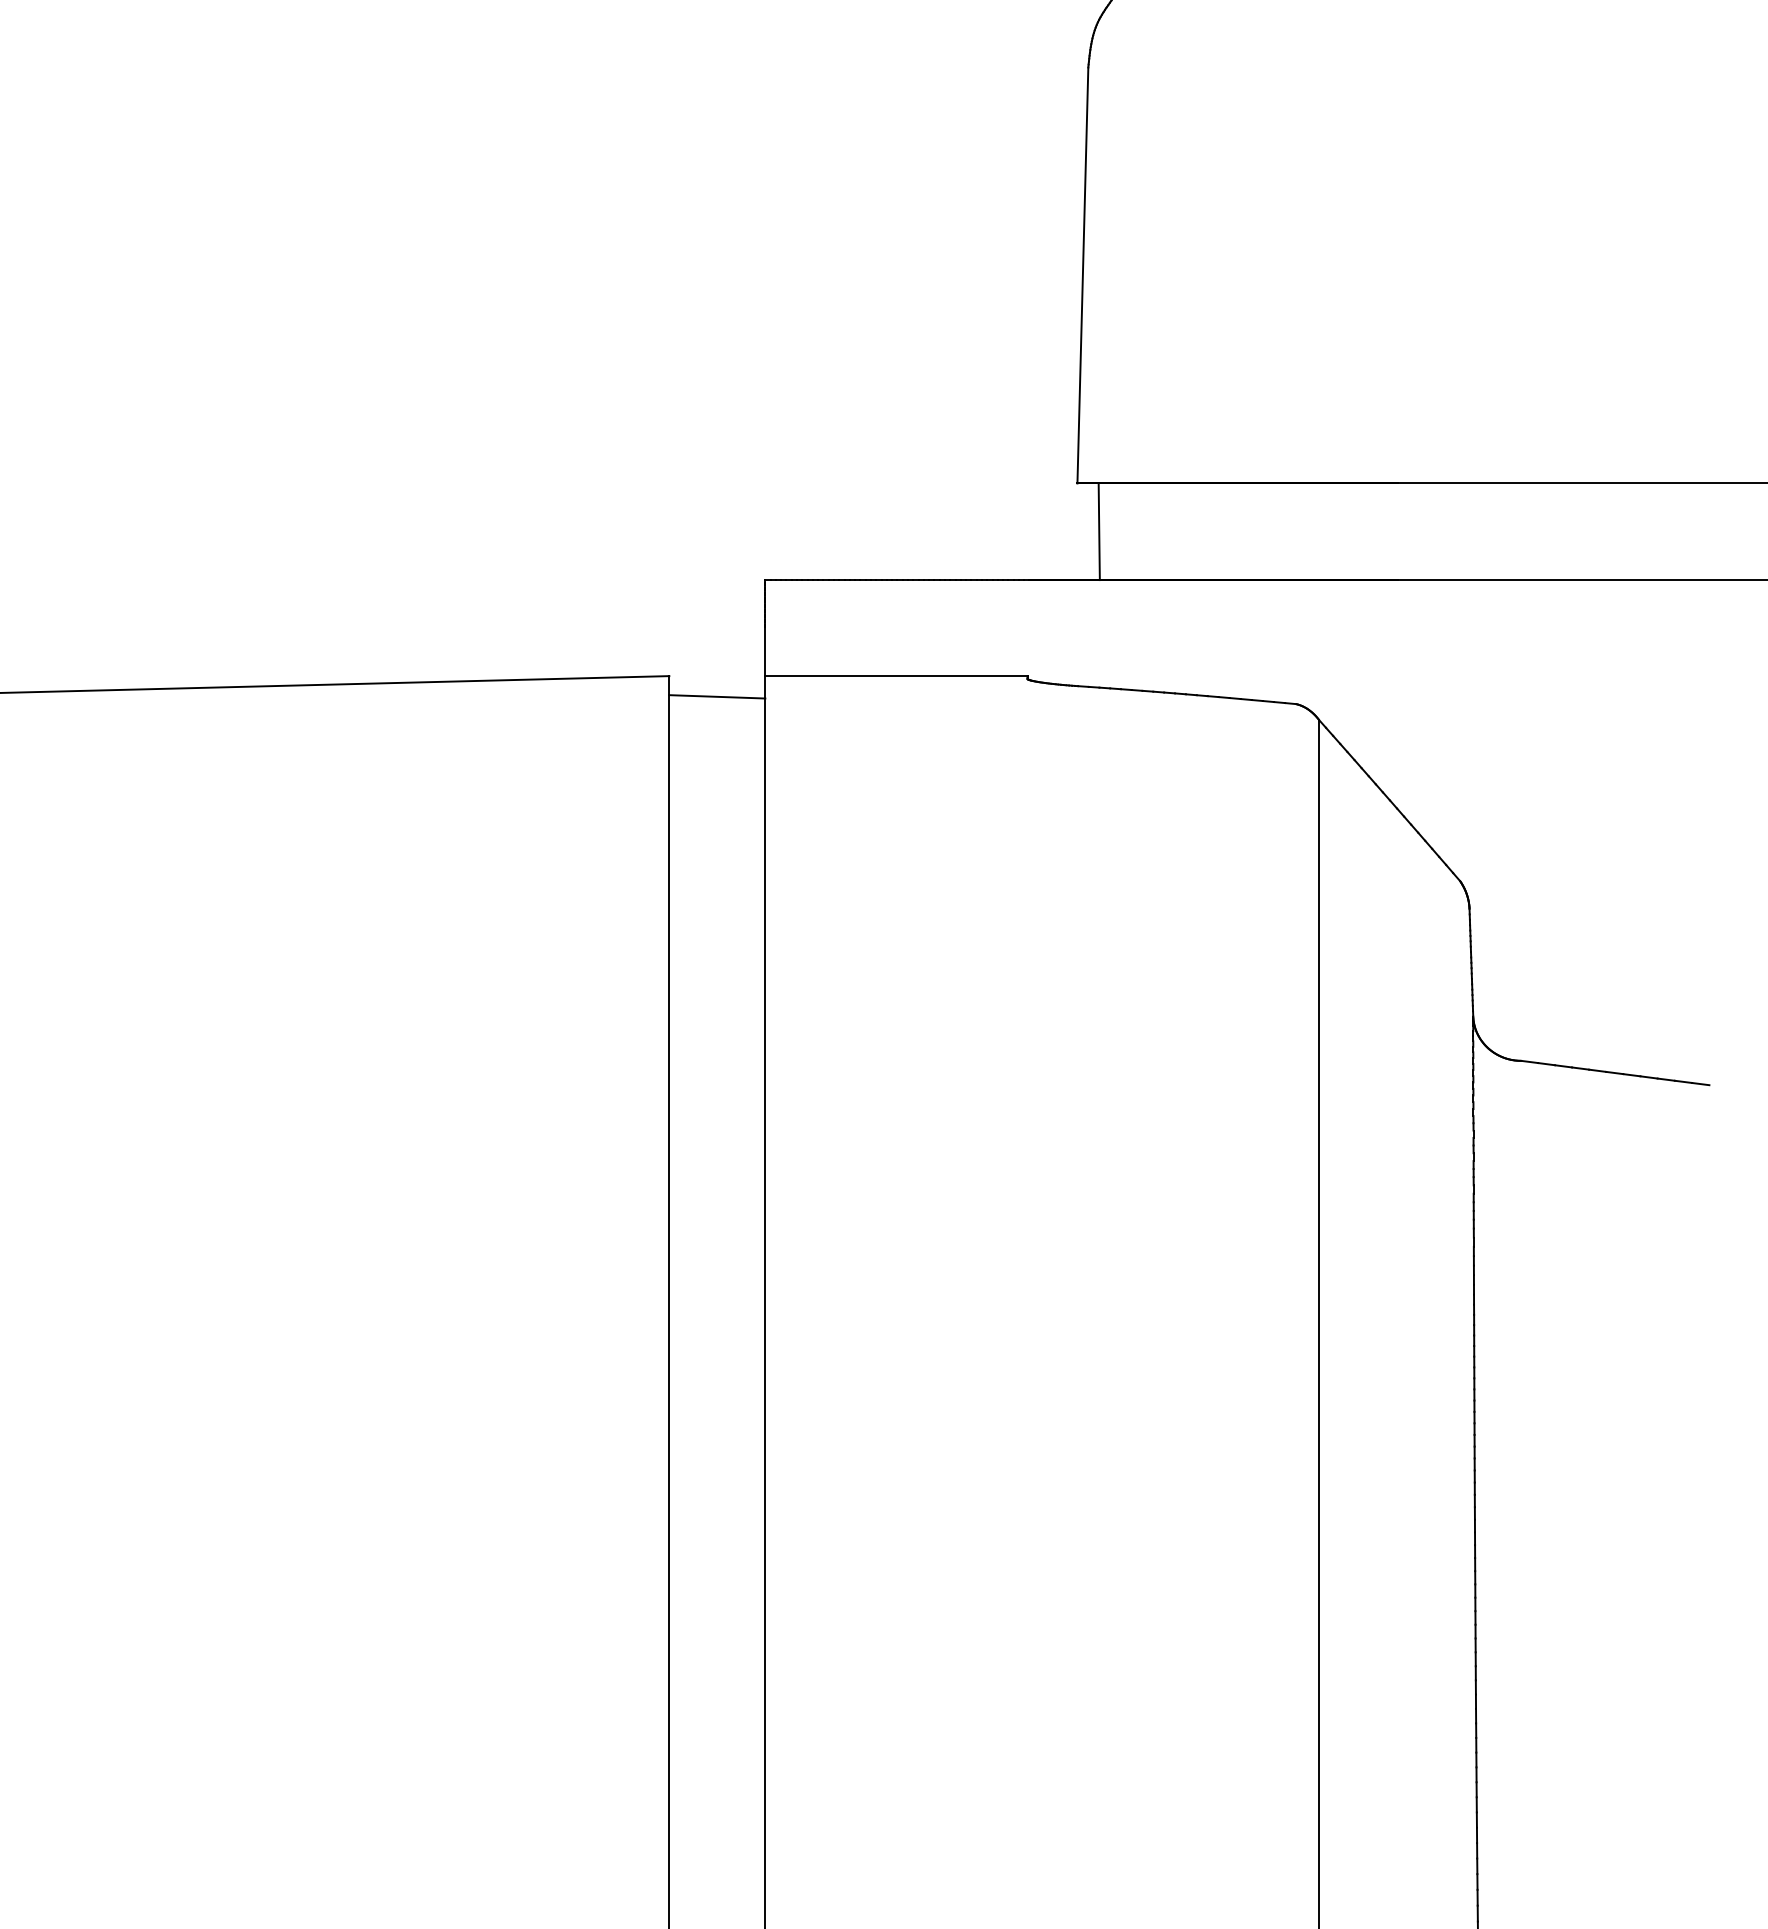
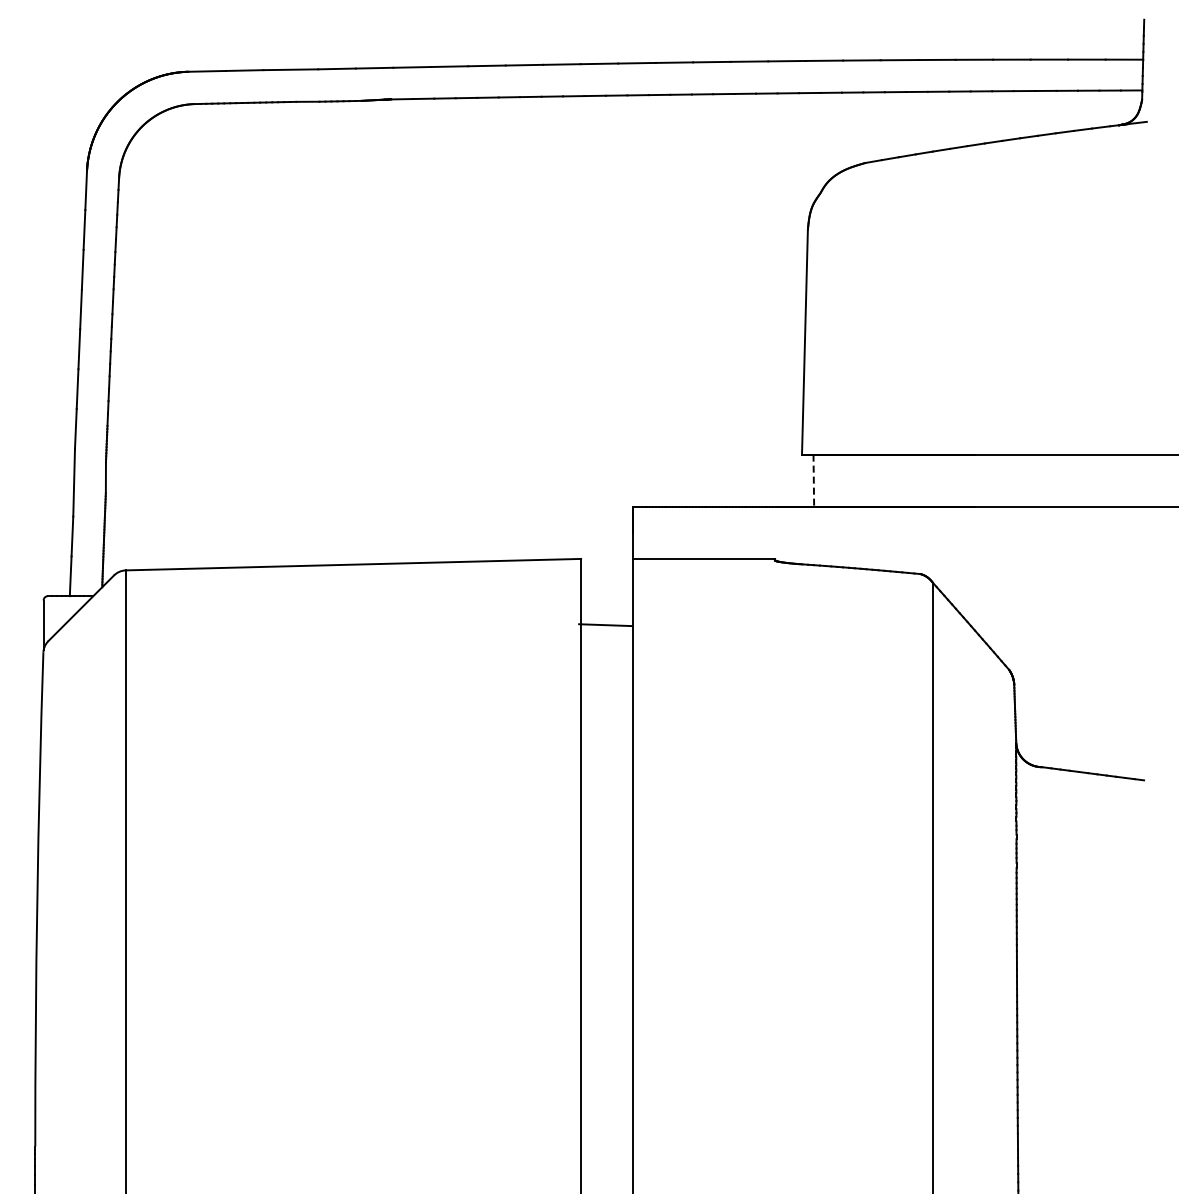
line: (1098, 533) -> (813, 481), solid -> dashed
line: (718, 697) -> (605, 625), moved

